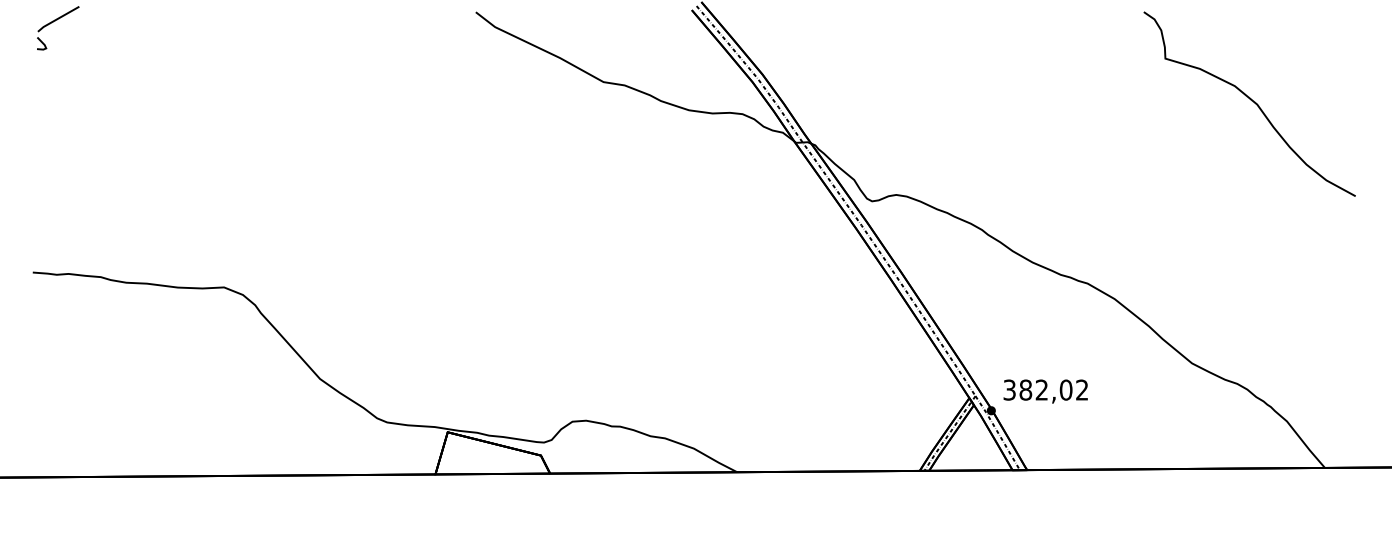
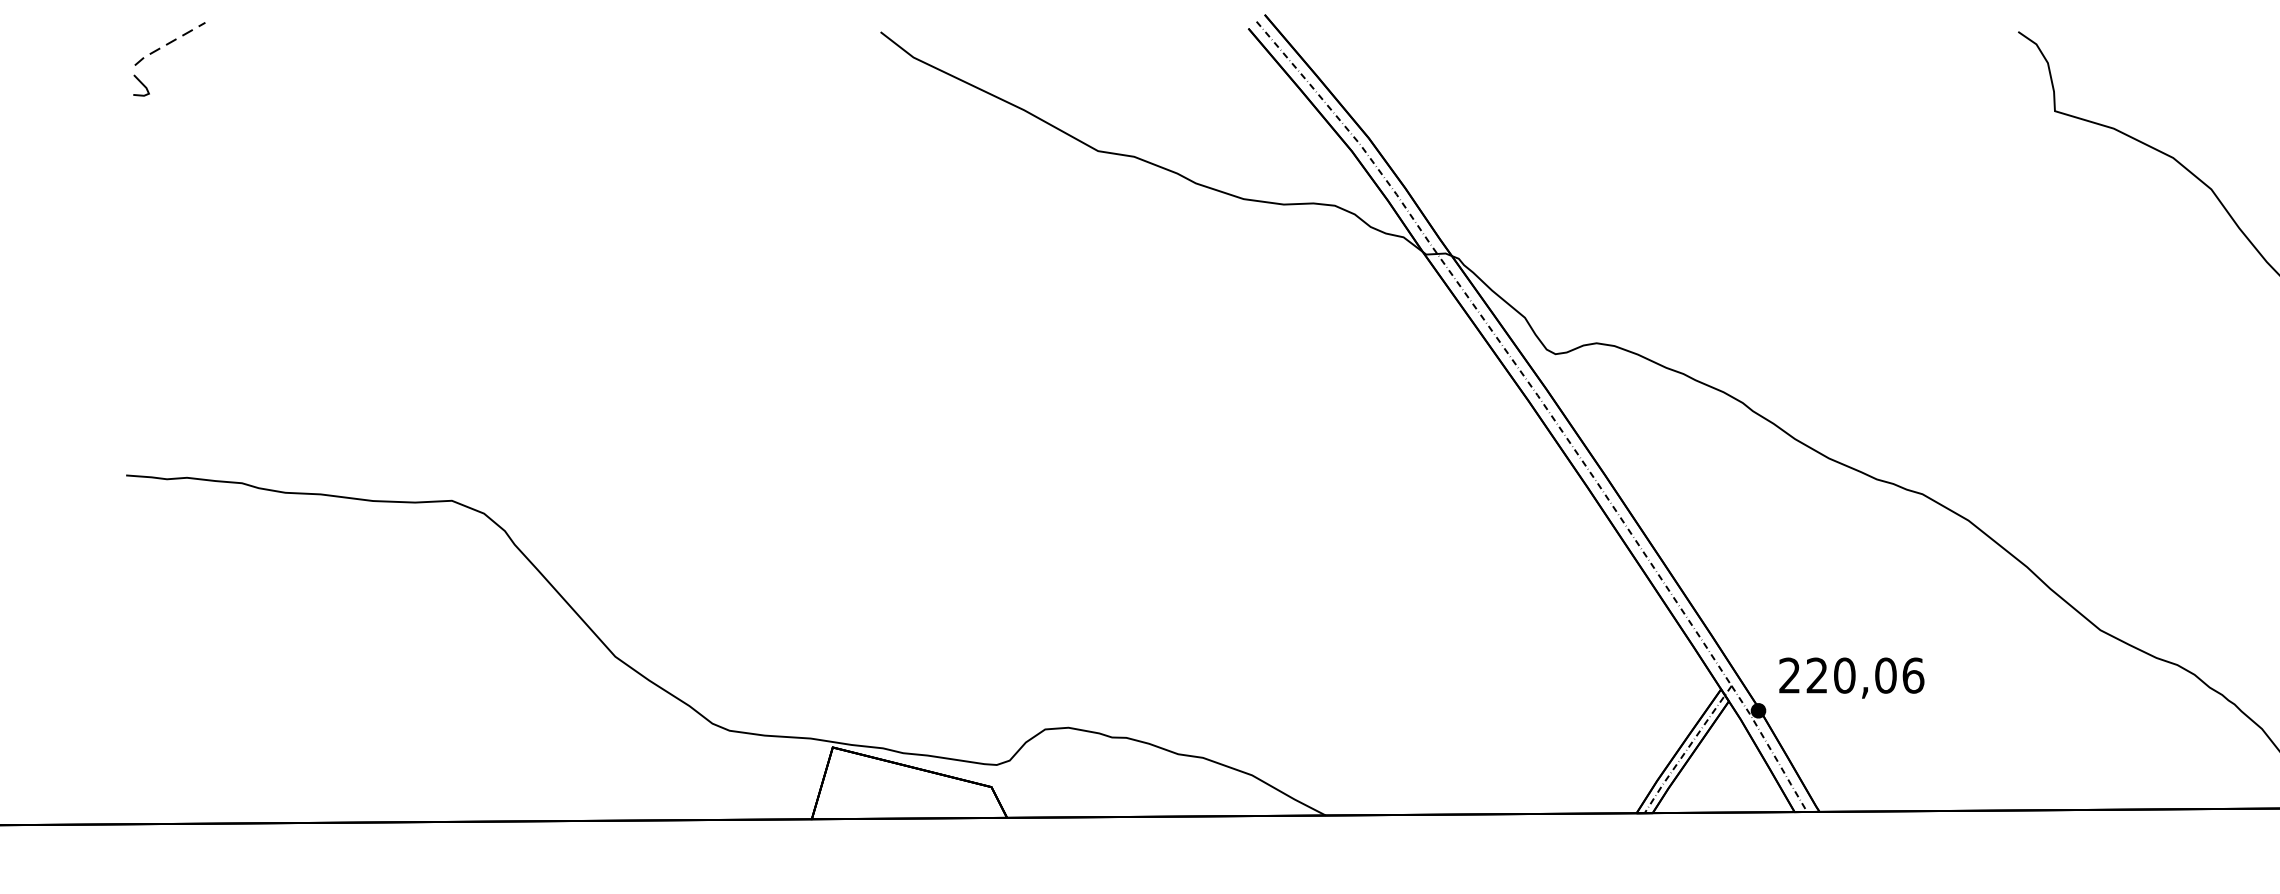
line: (58, 18) -> (169, 42), solid -> dashed
text: (1045, 389) -> (1850, 674), 382,02 -> 220,06

